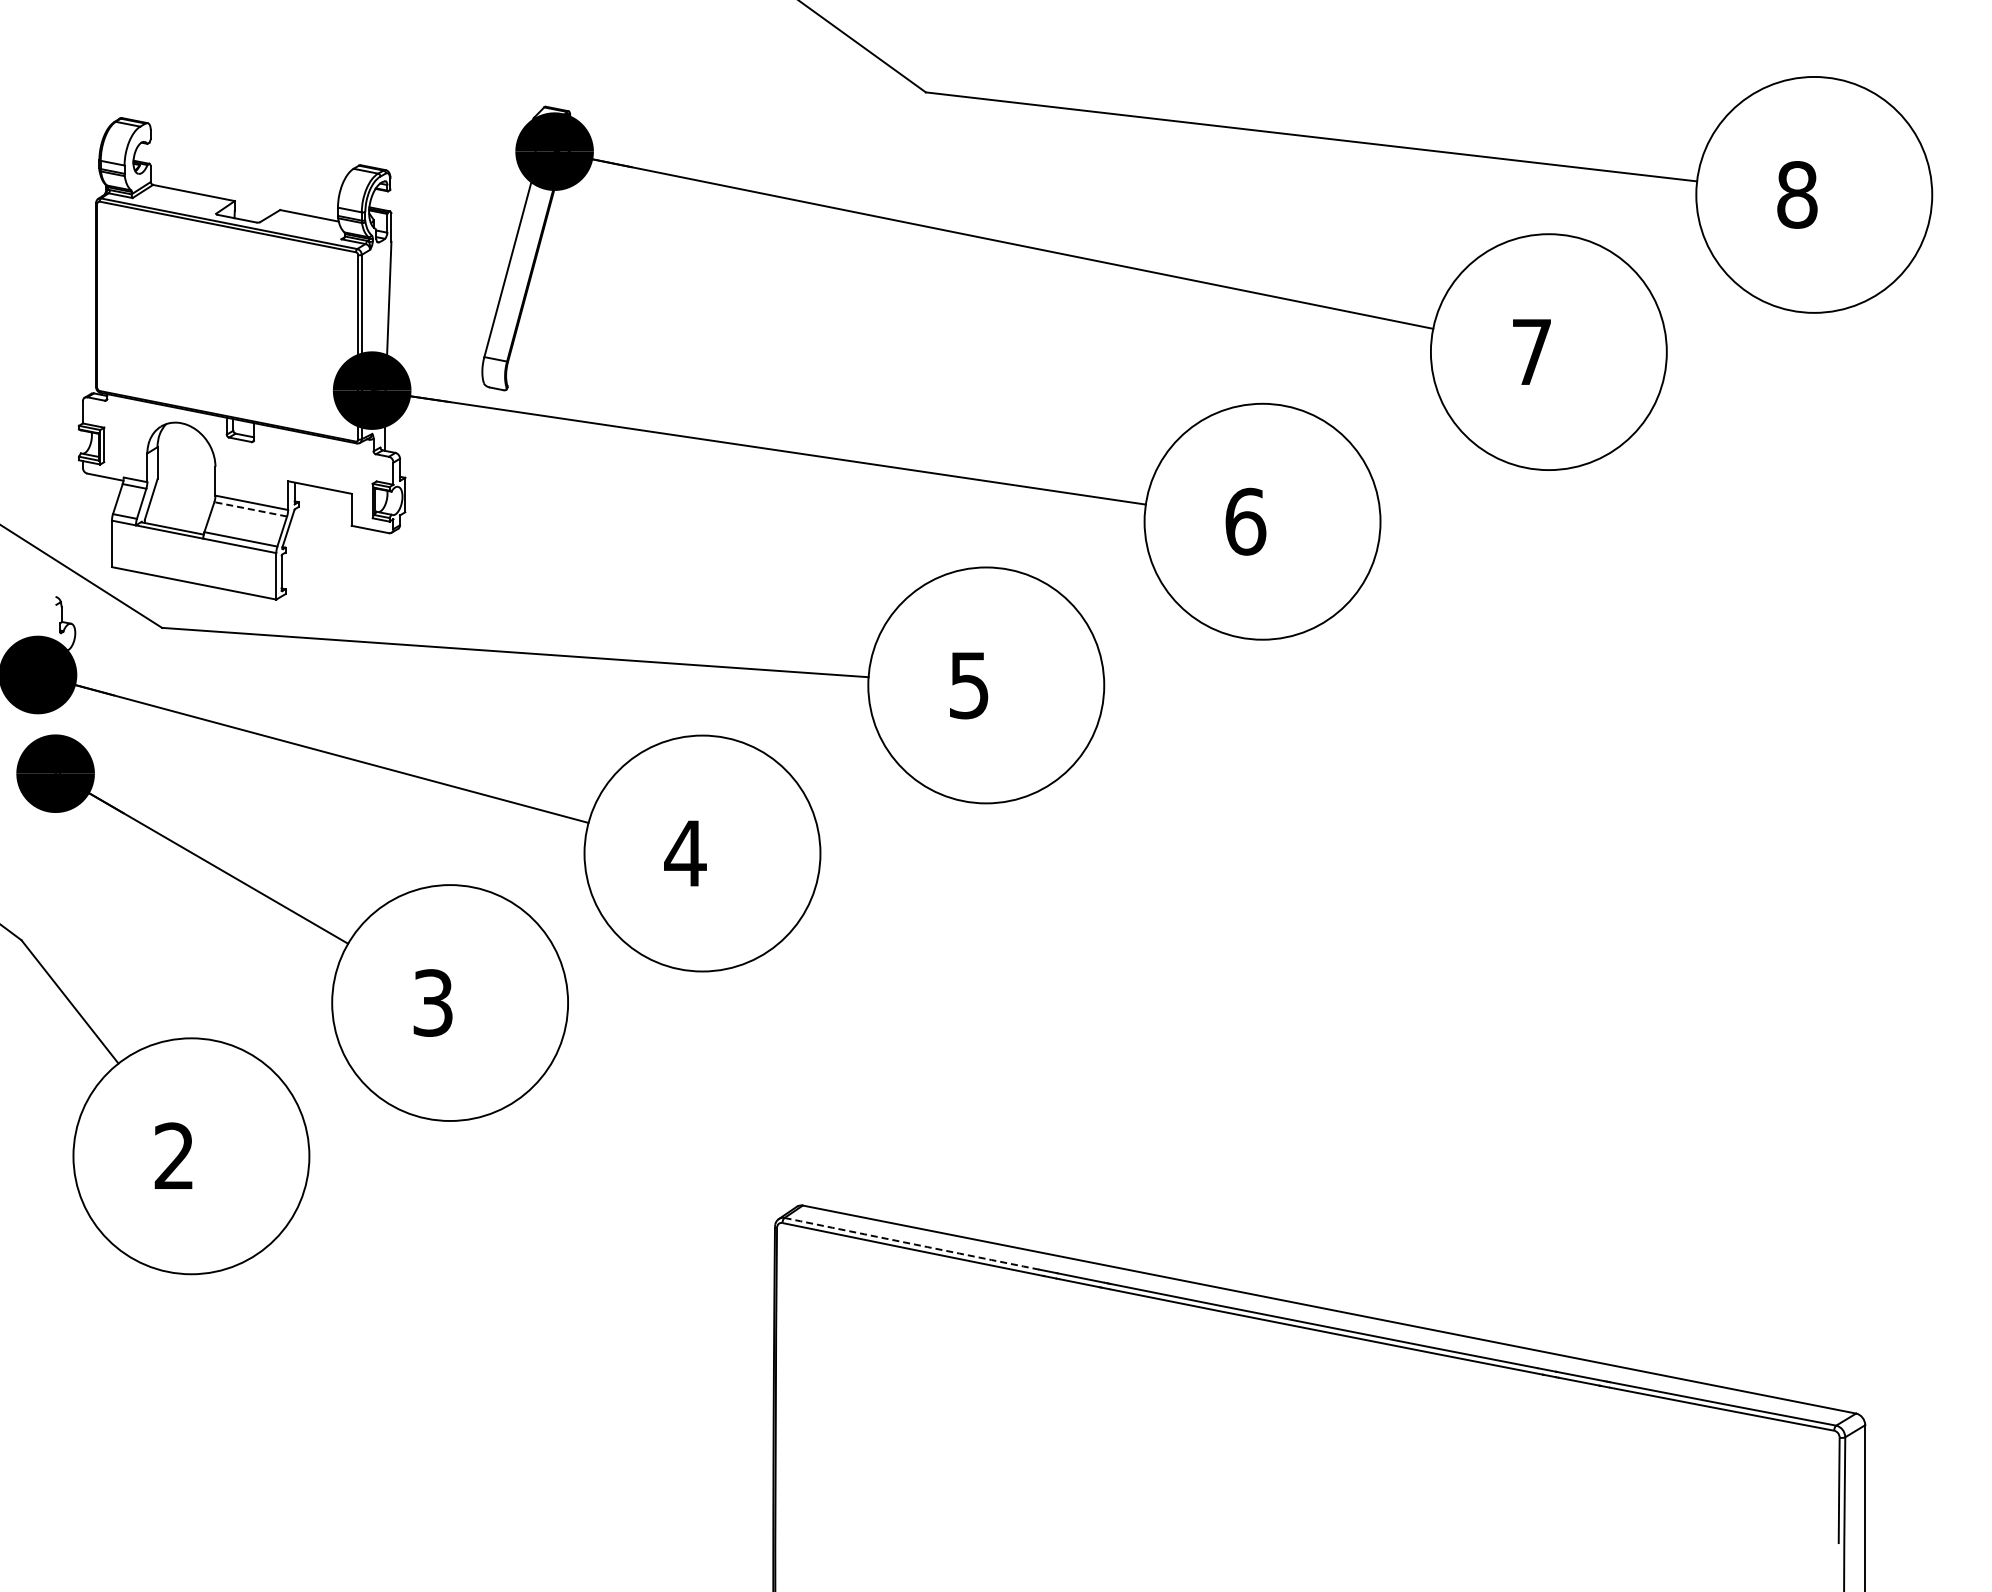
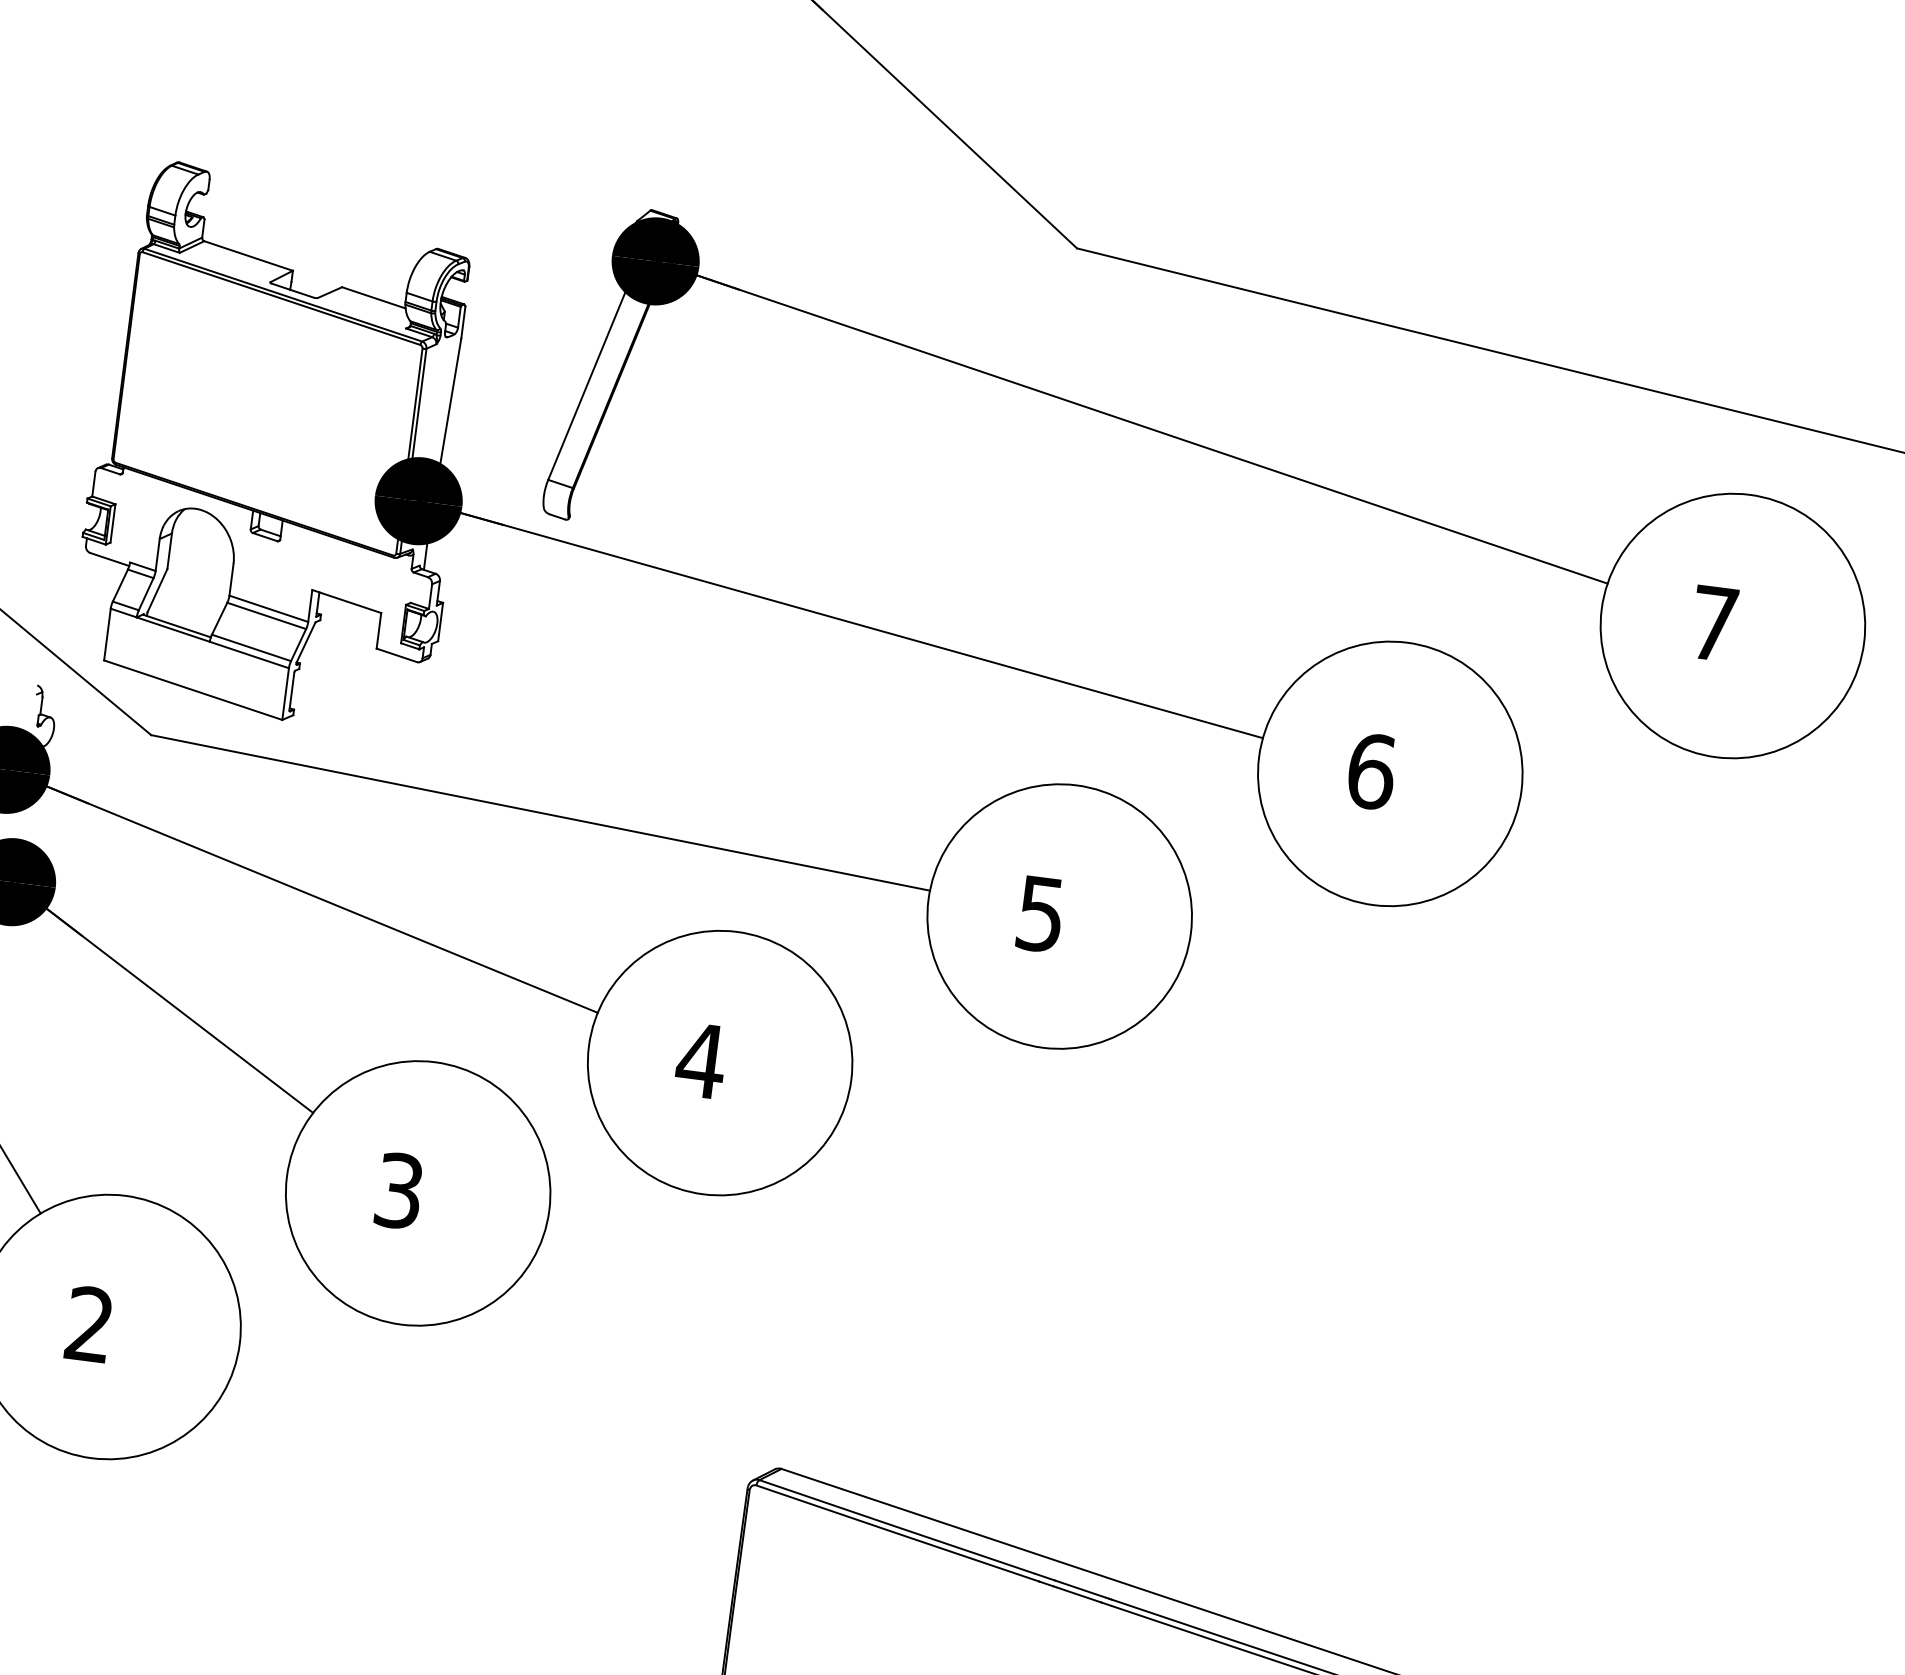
line: (250, 509) -> (266, 616), dashed -> solid
arc: (911, 1243) -> (897, 1526), dashed -> solid

